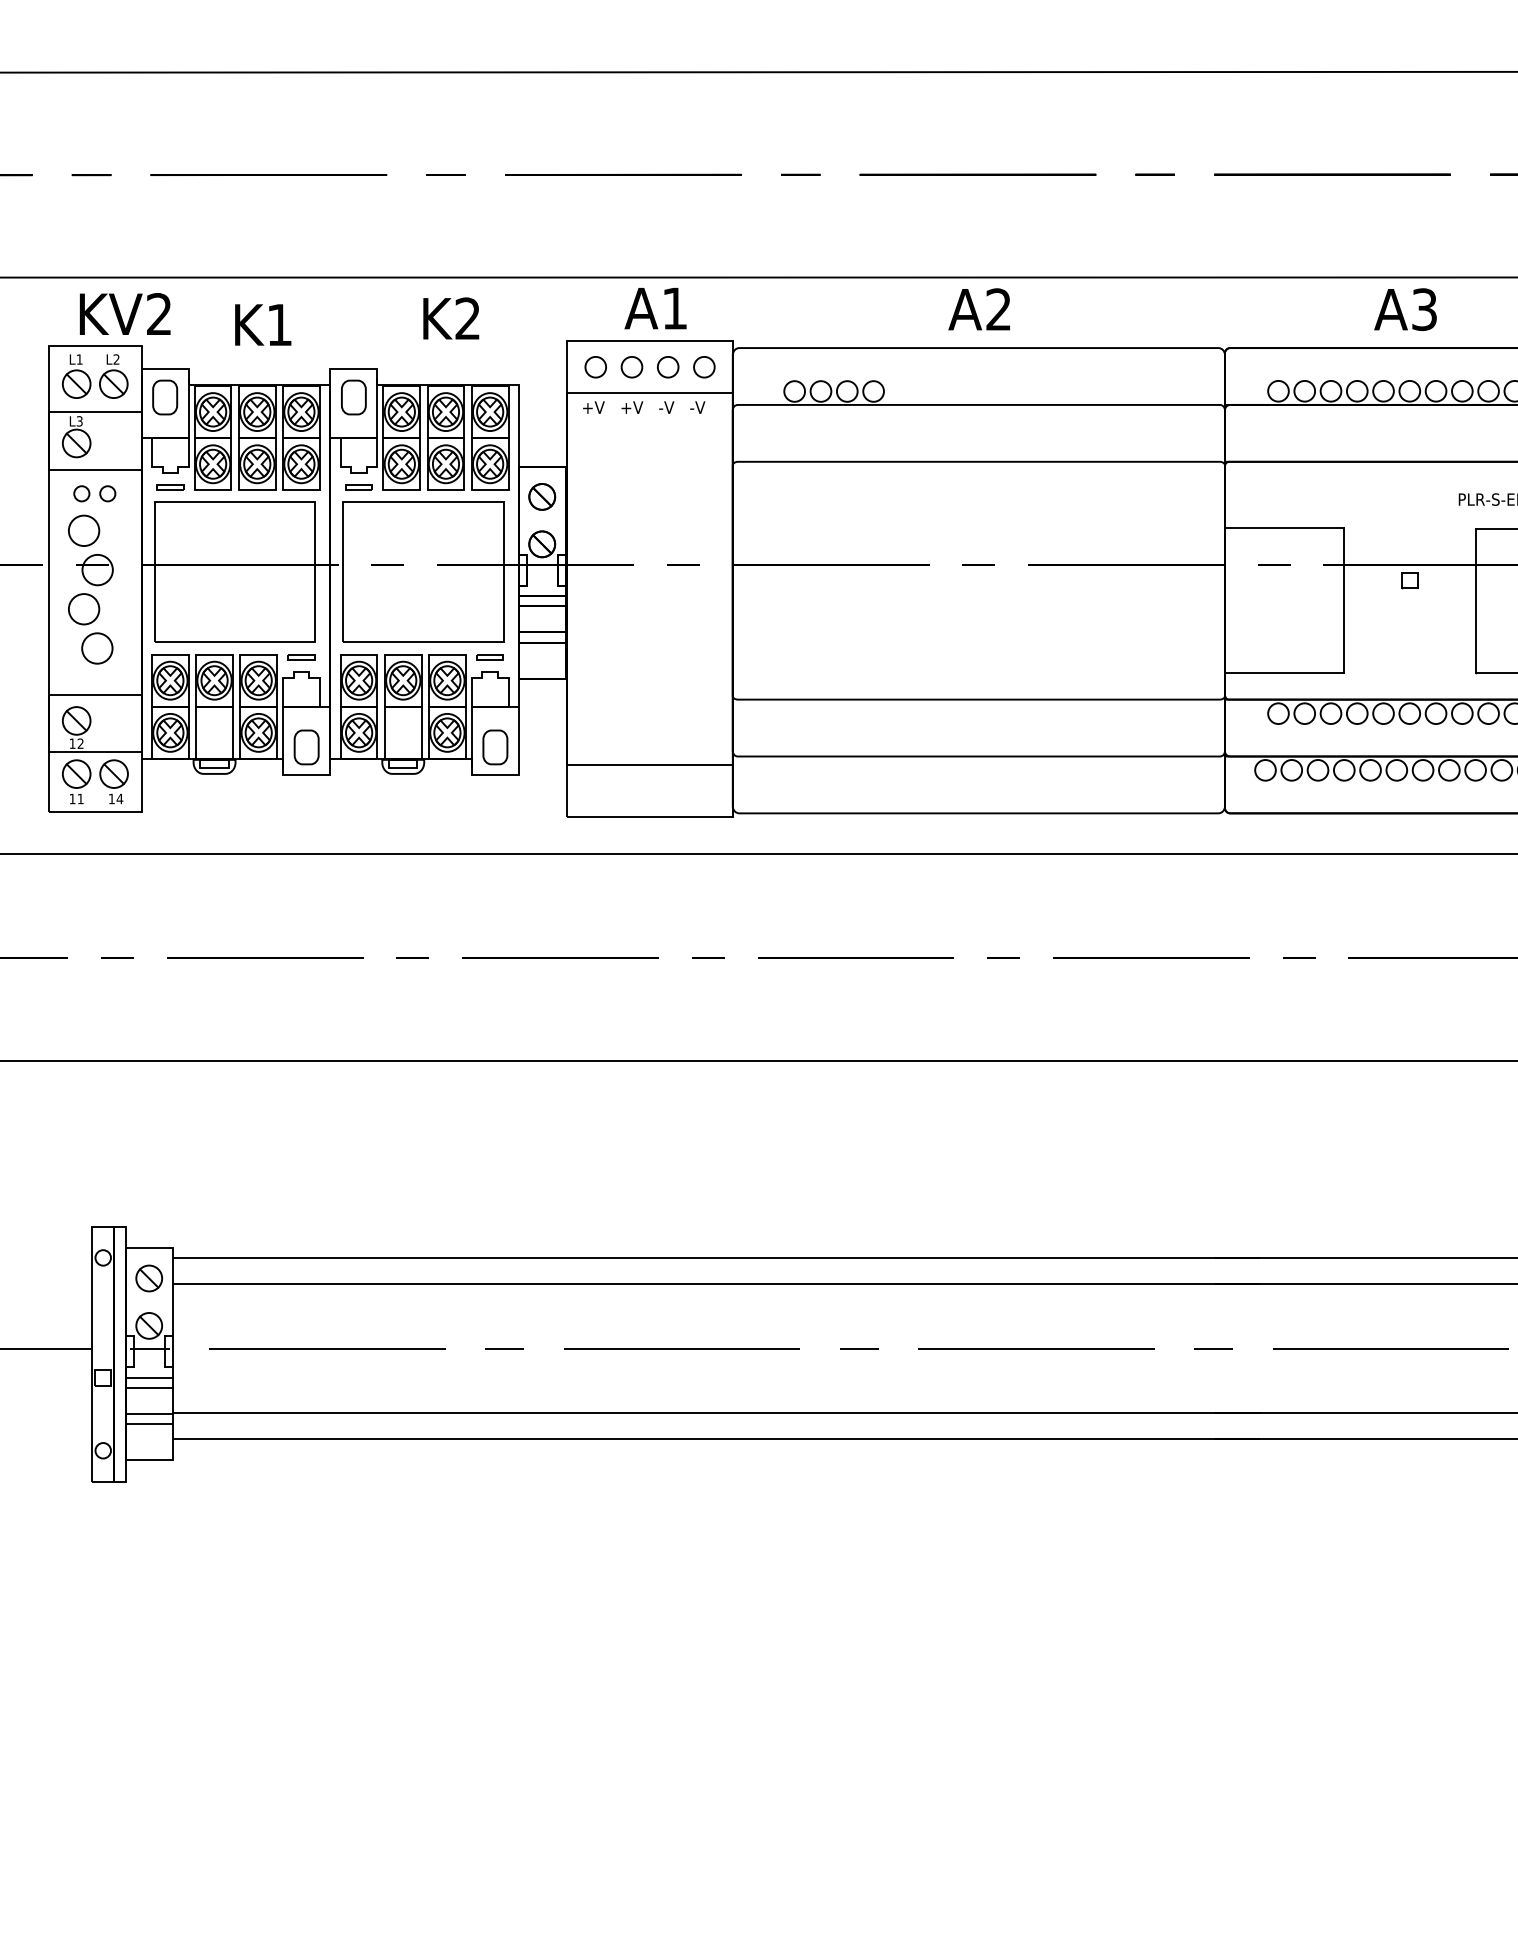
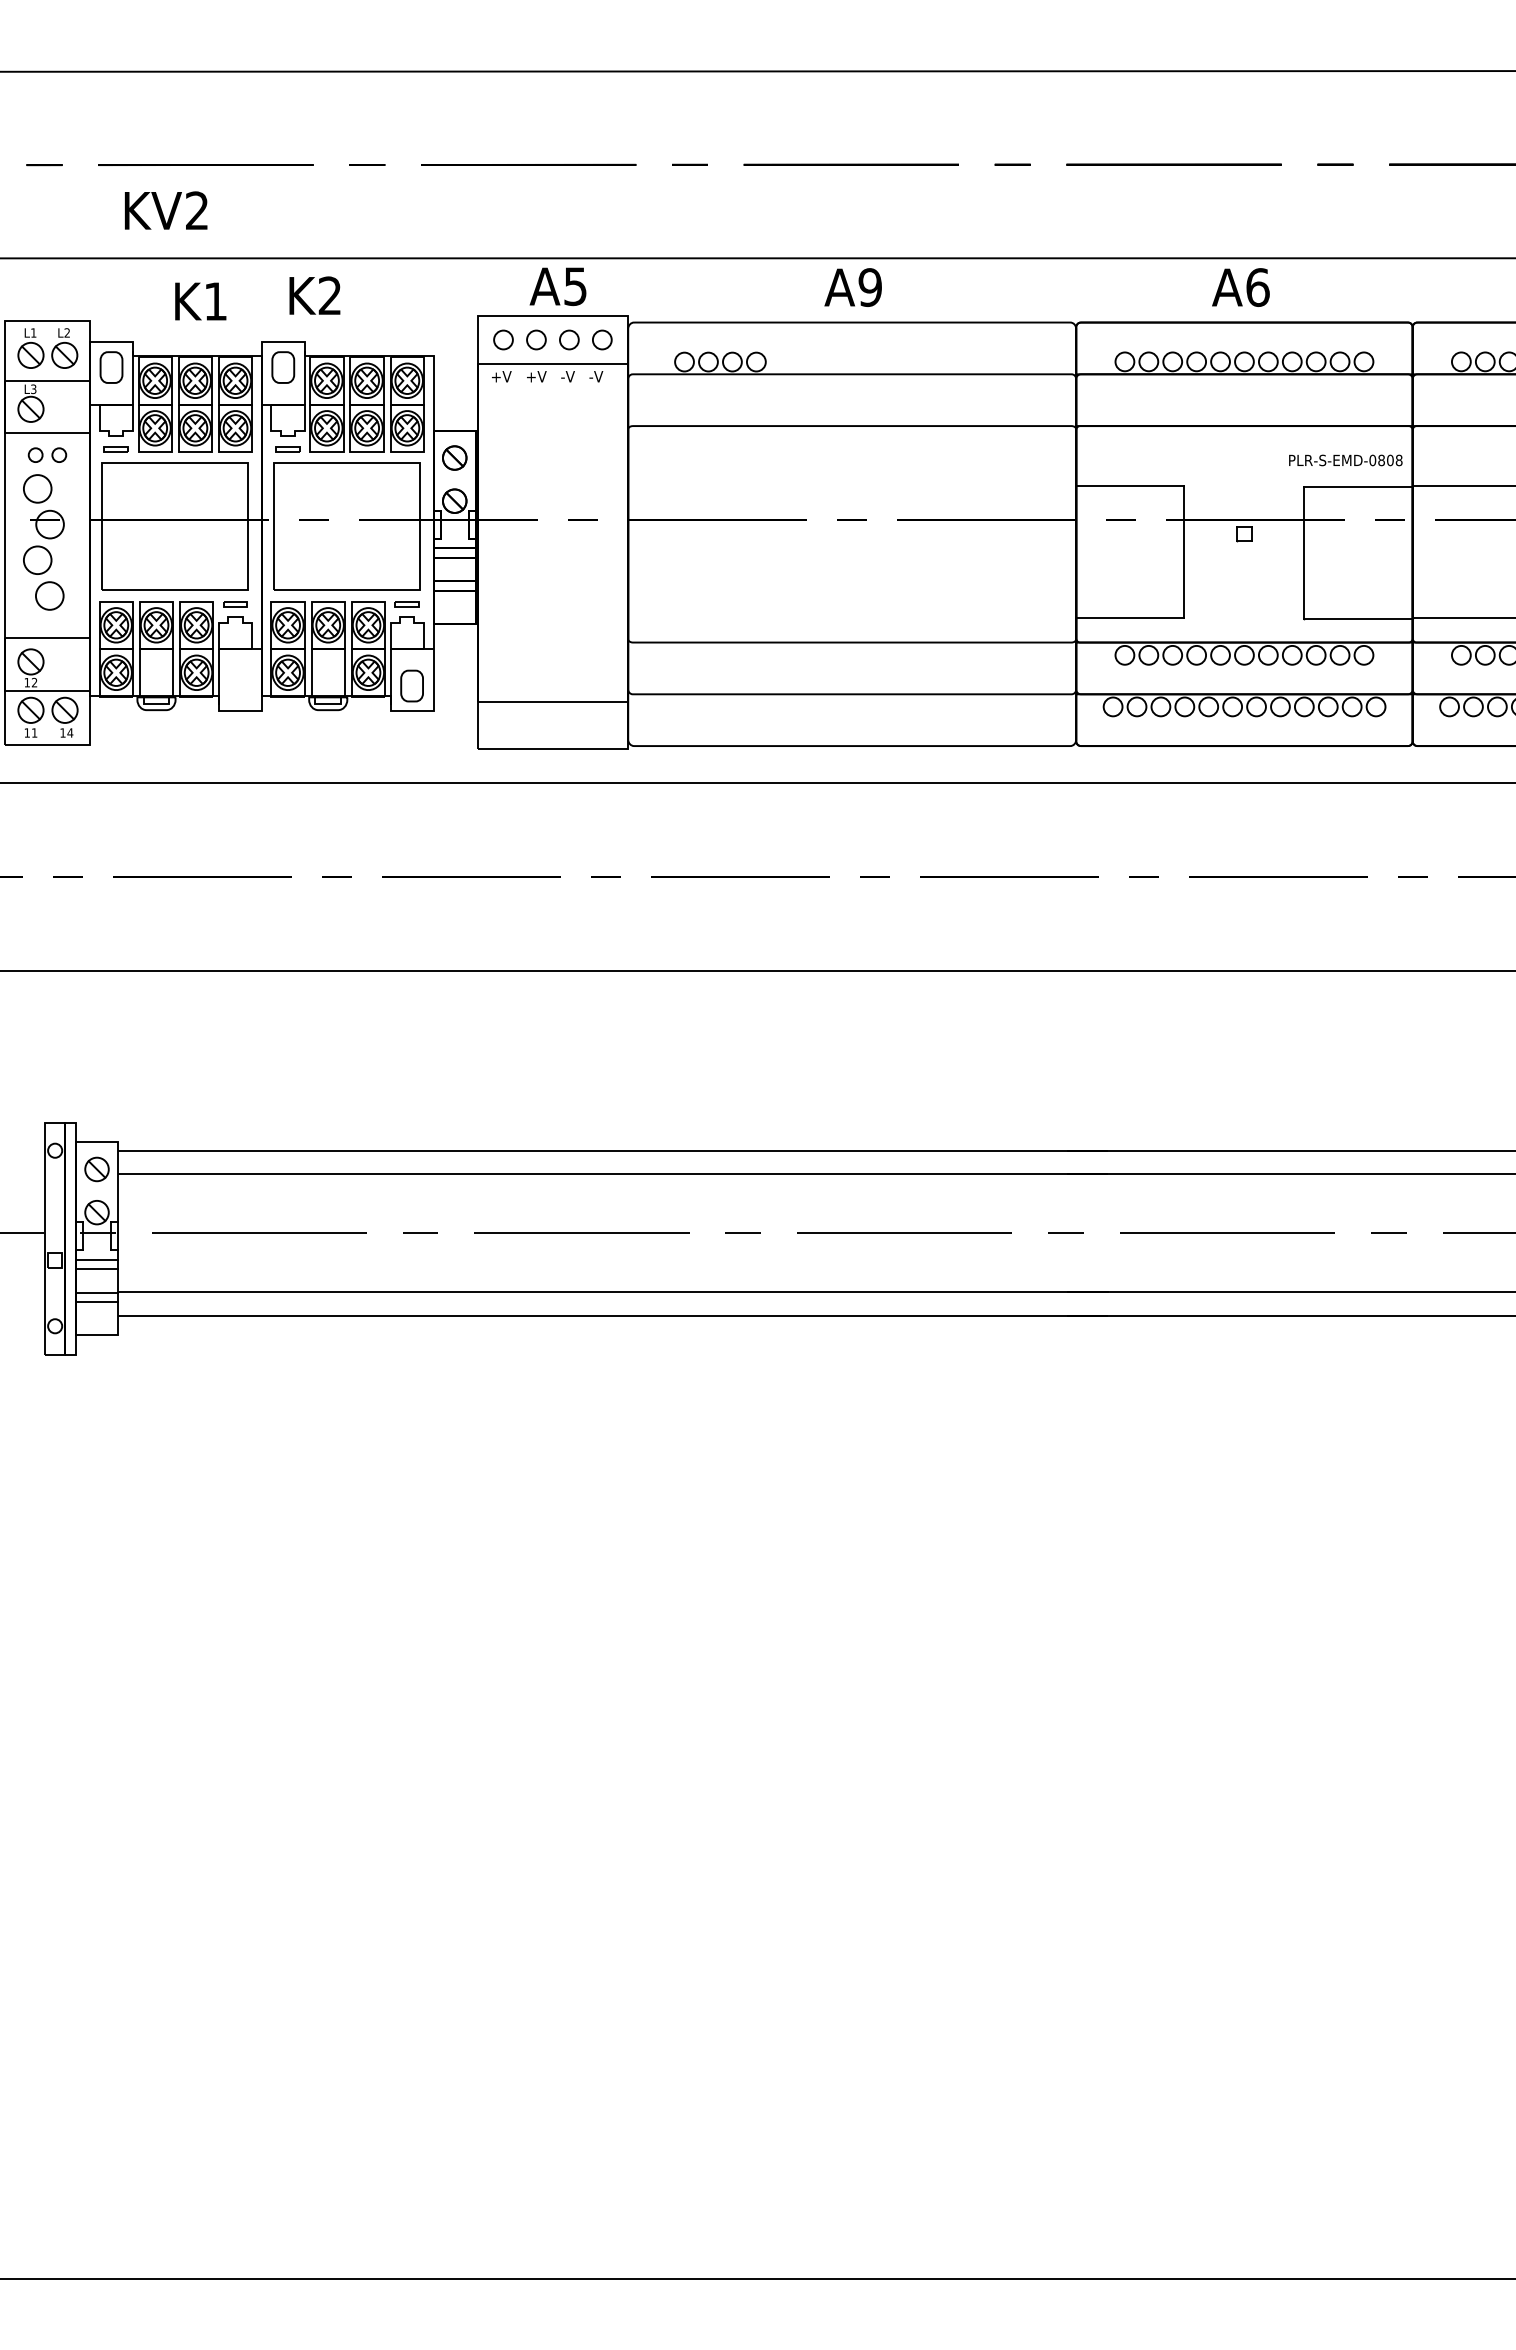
text: (674, 308) -> (575, 286), A1 -> A5
text: (997, 309) -> (869, 287), A2 -> A9
text: (1424, 309) -> (1257, 287), A3 -> A6
text: (125, 313) -> (166, 210), moved
text: (450, 318) -> (314, 295), moved
part: (306, 746) -> (240, 685), removed

